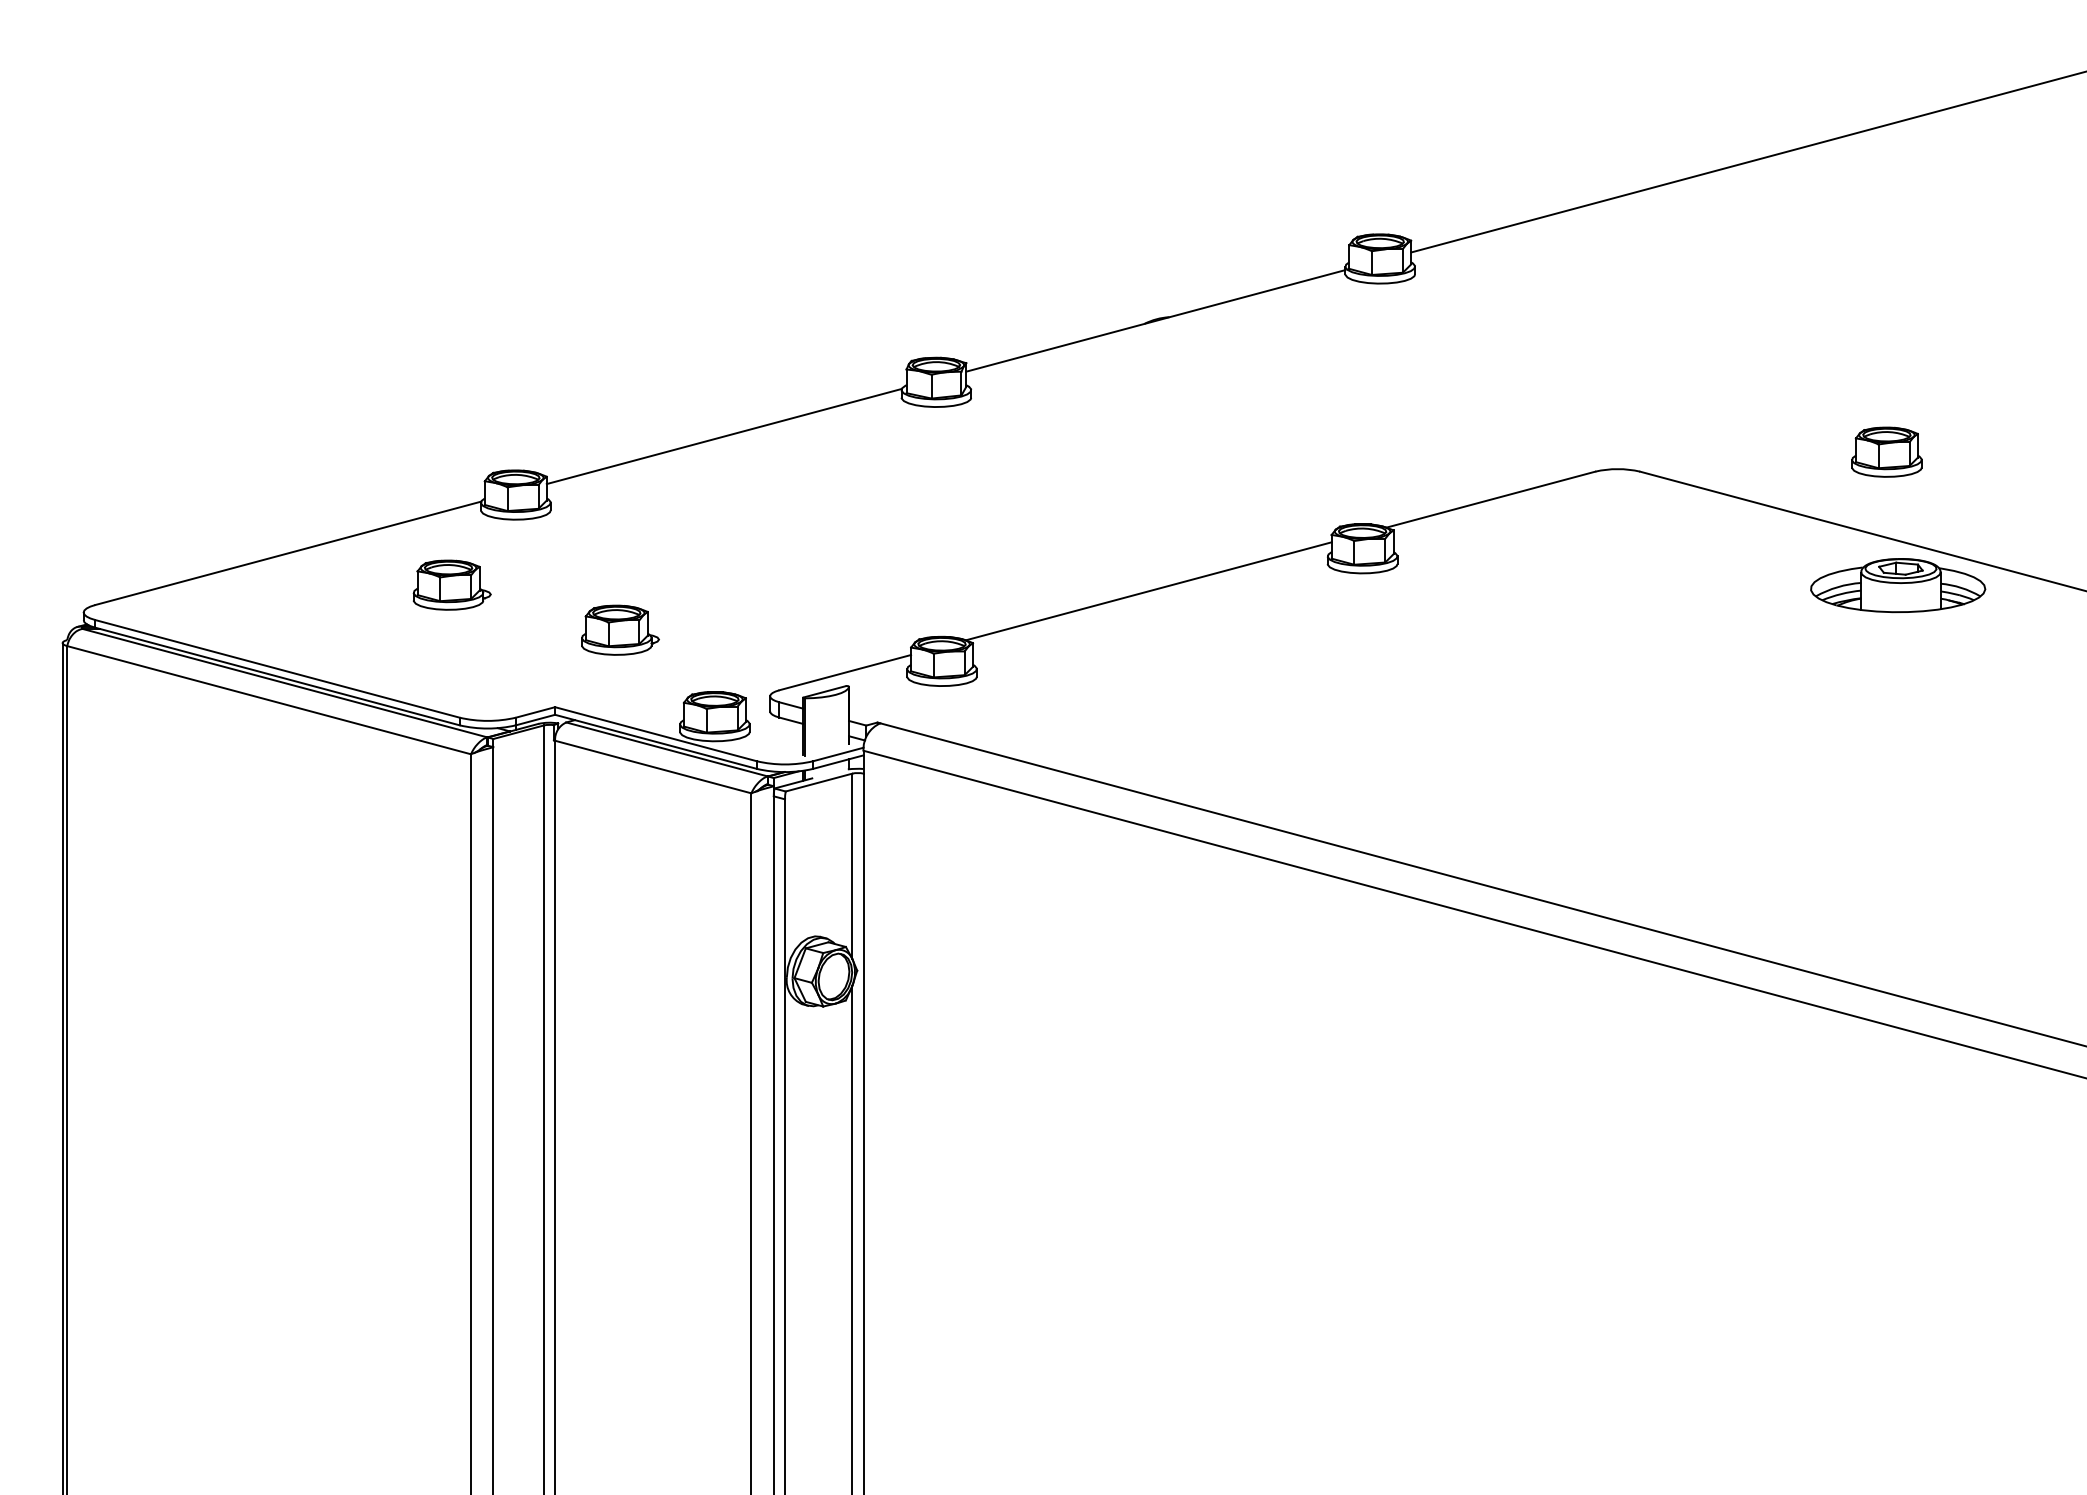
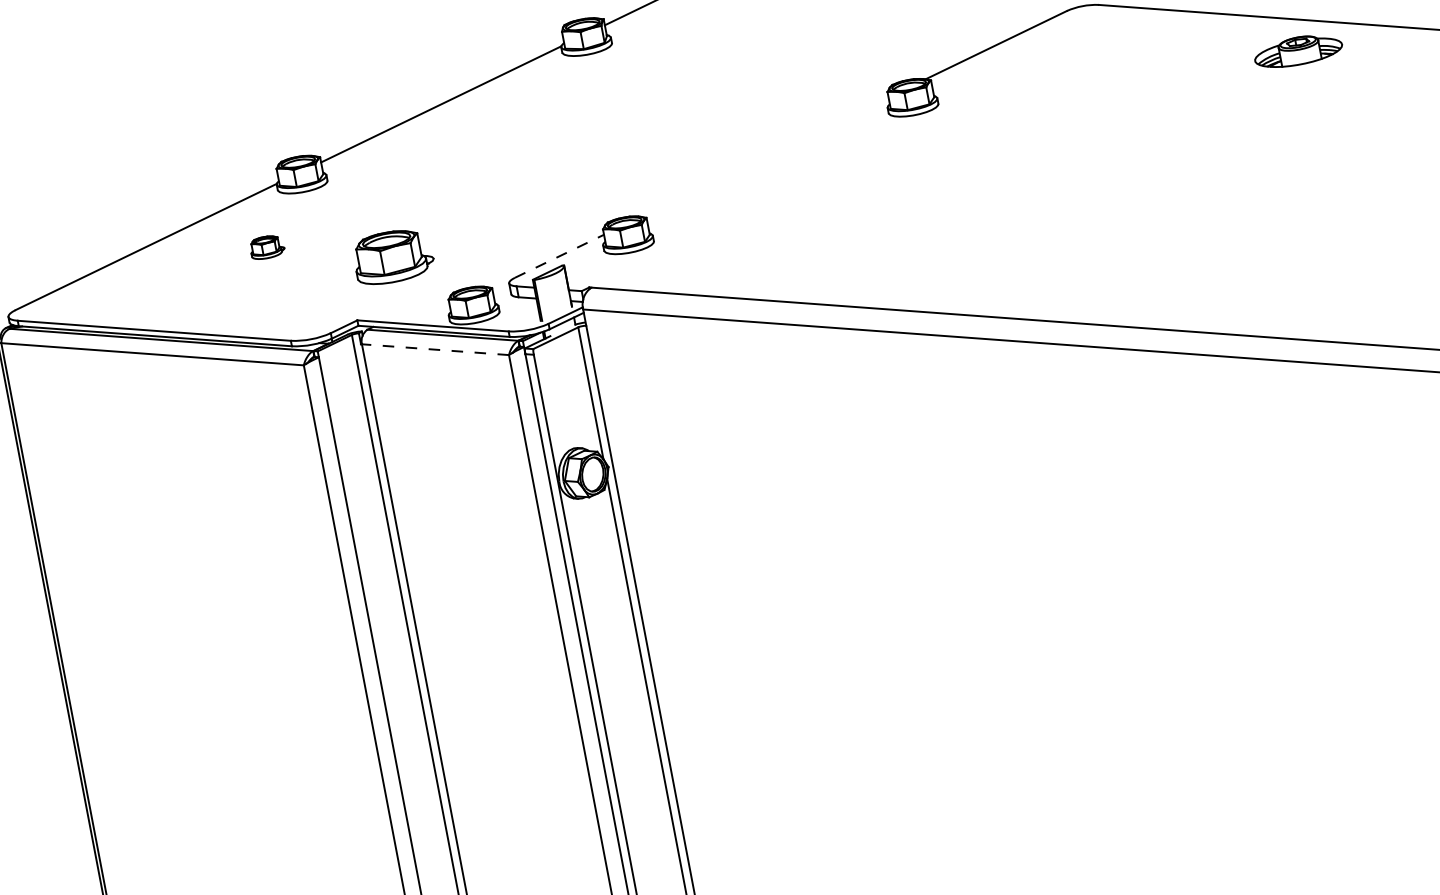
part: (451, 584) -> (266, 246), size x0.6
part: (1898, 585) -> (1298, 50), size x0.7
line: (1148, 591) -> (764, 157), removed
part: (620, 629) -> (393, 256), size x1.4
line: (845, 672) -> (559, 256), solid -> dashed
line: (653, 767) -> (435, 349), solid -> dashed

